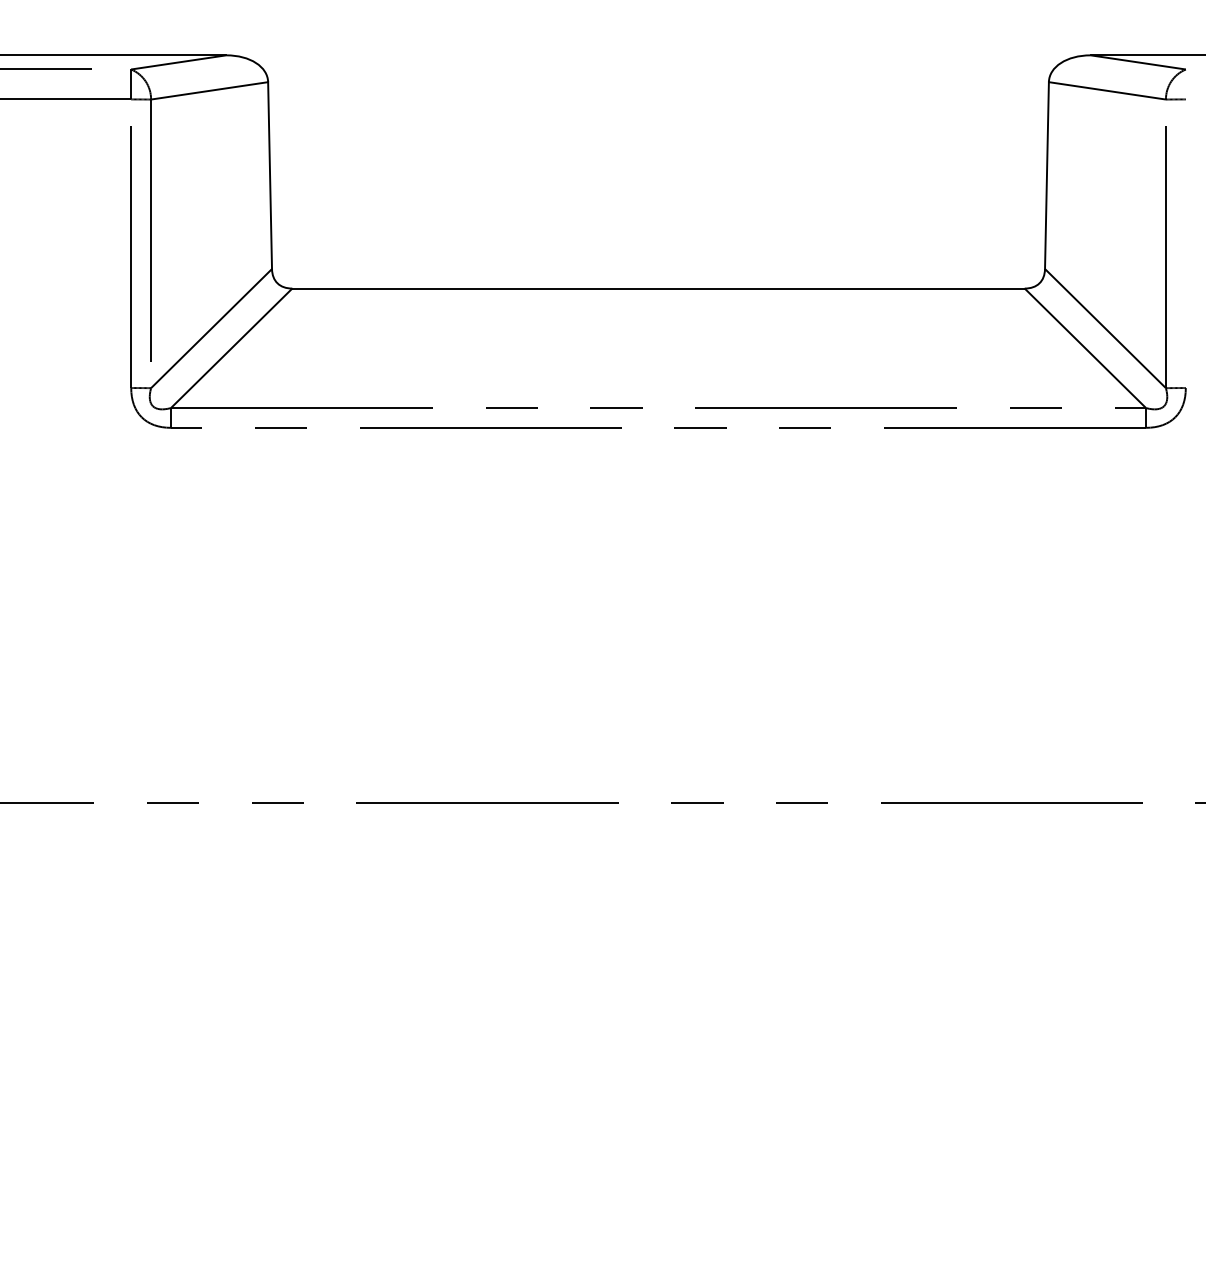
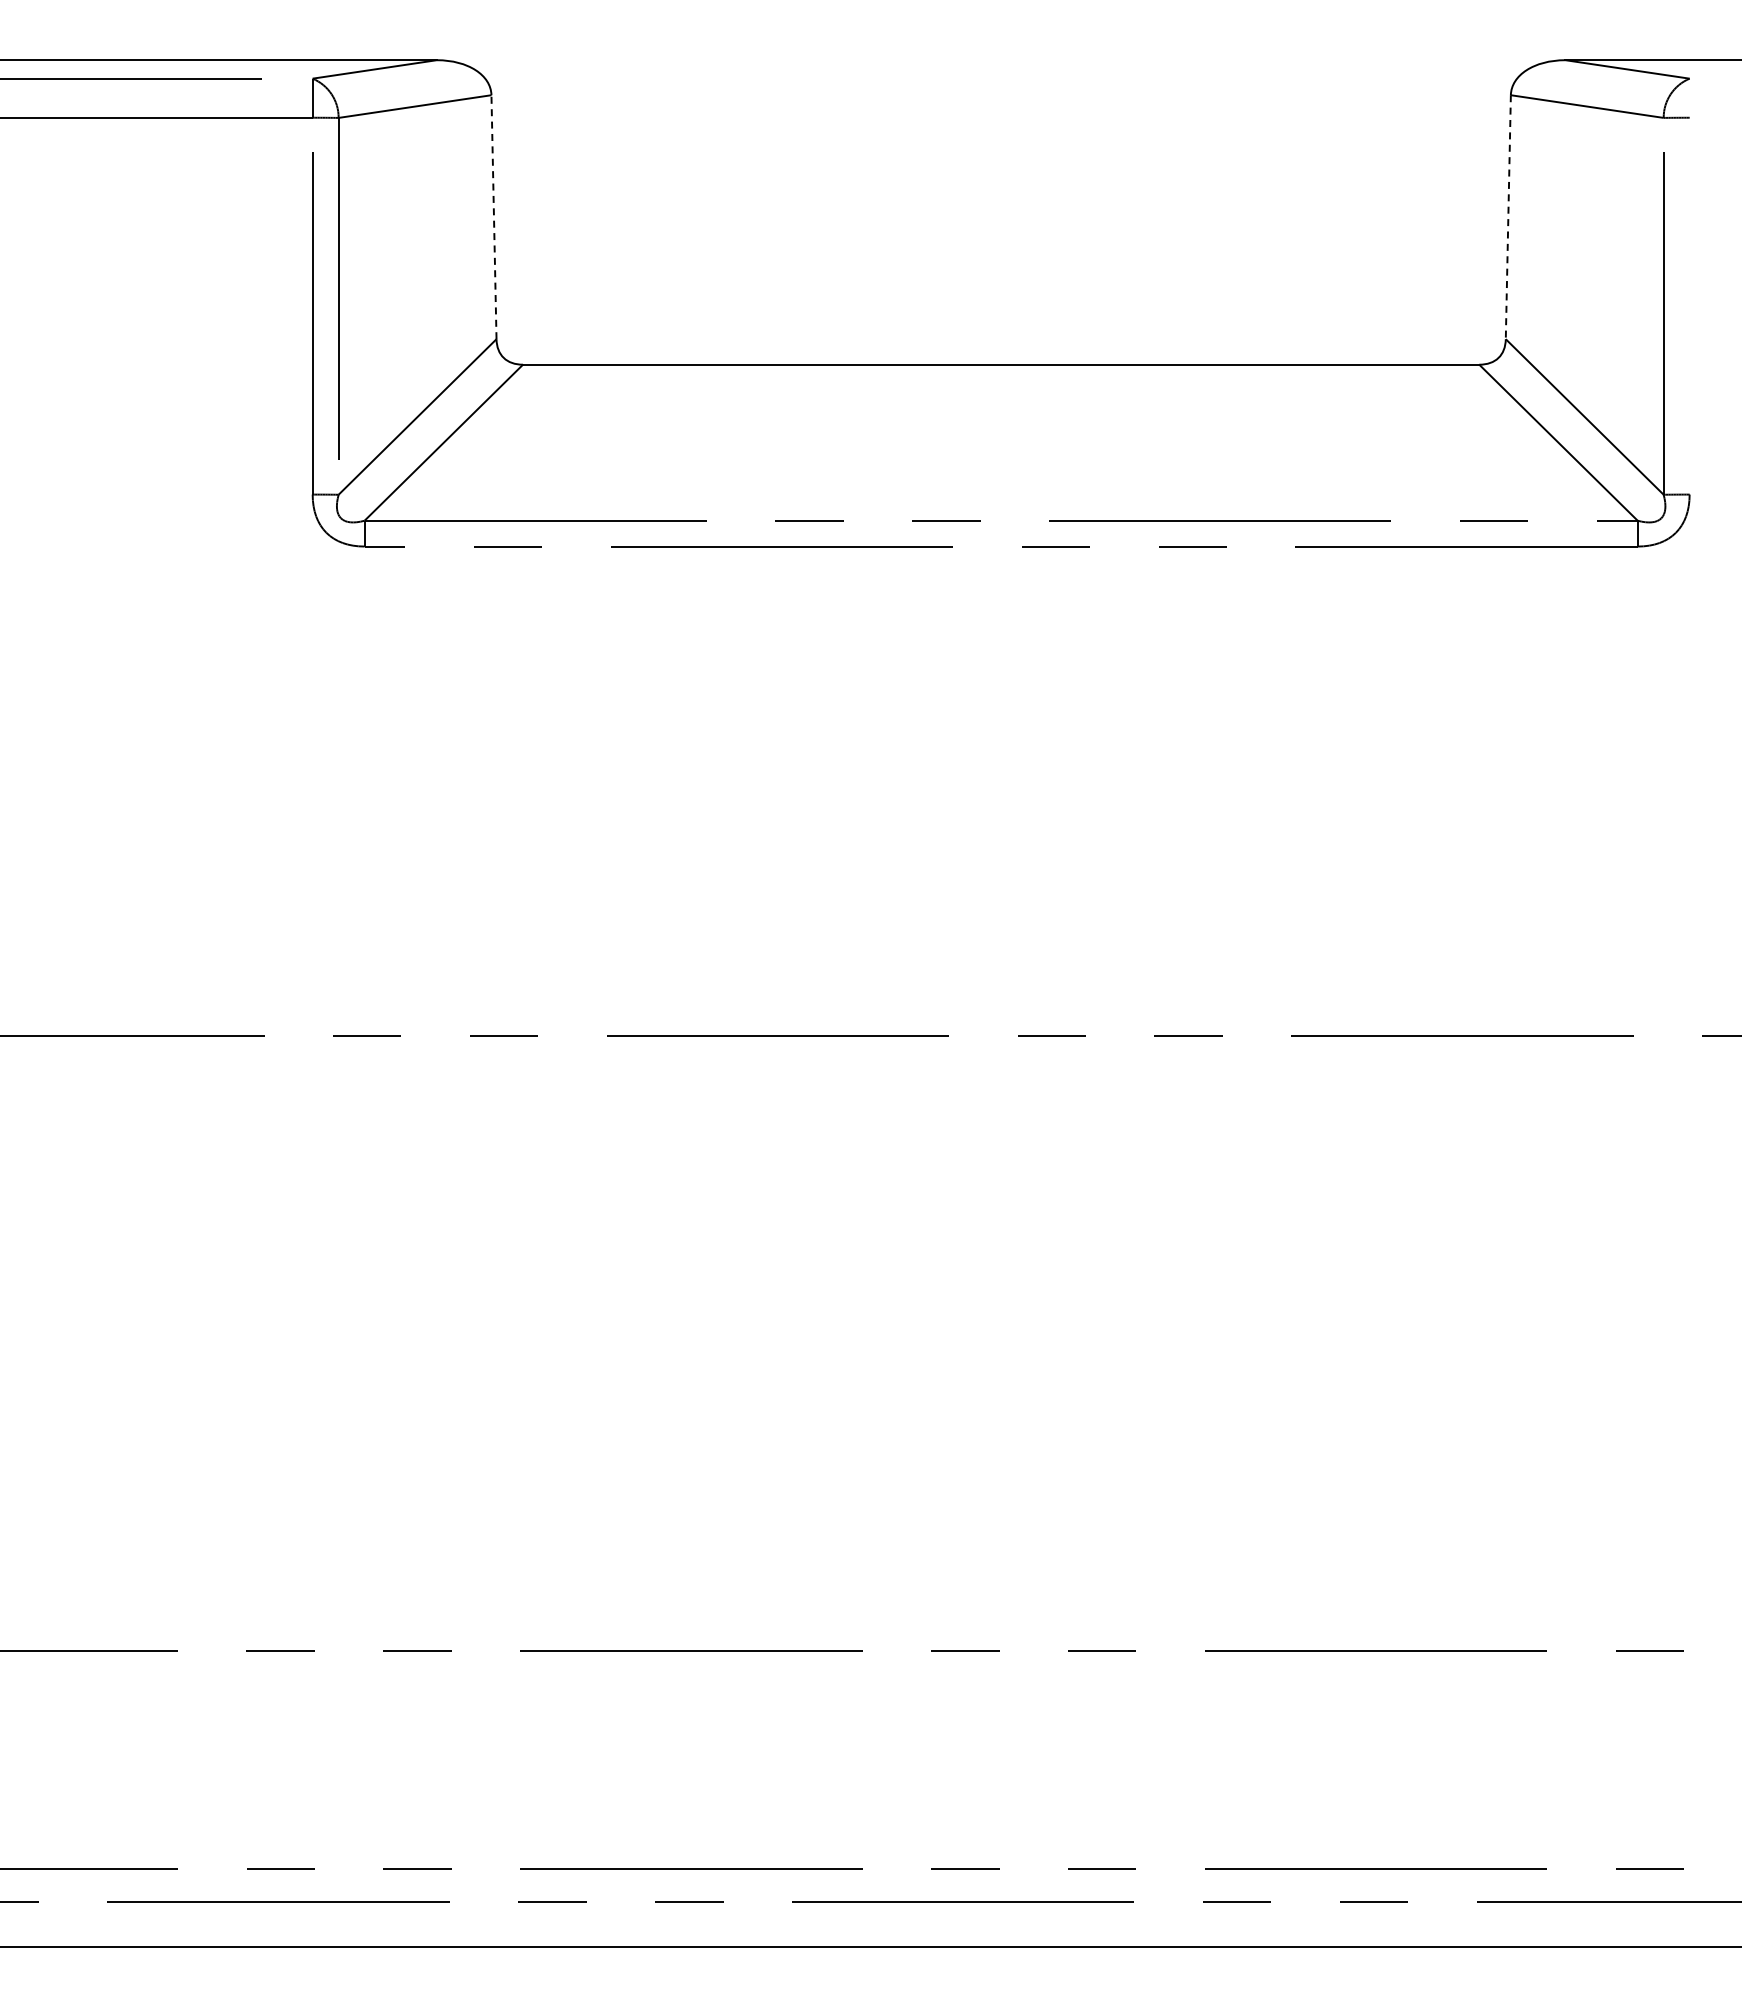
line: (269, 175) -> (493, 216), solid -> dashed
line: (1047, 175) -> (1508, 217), solid -> dashed

